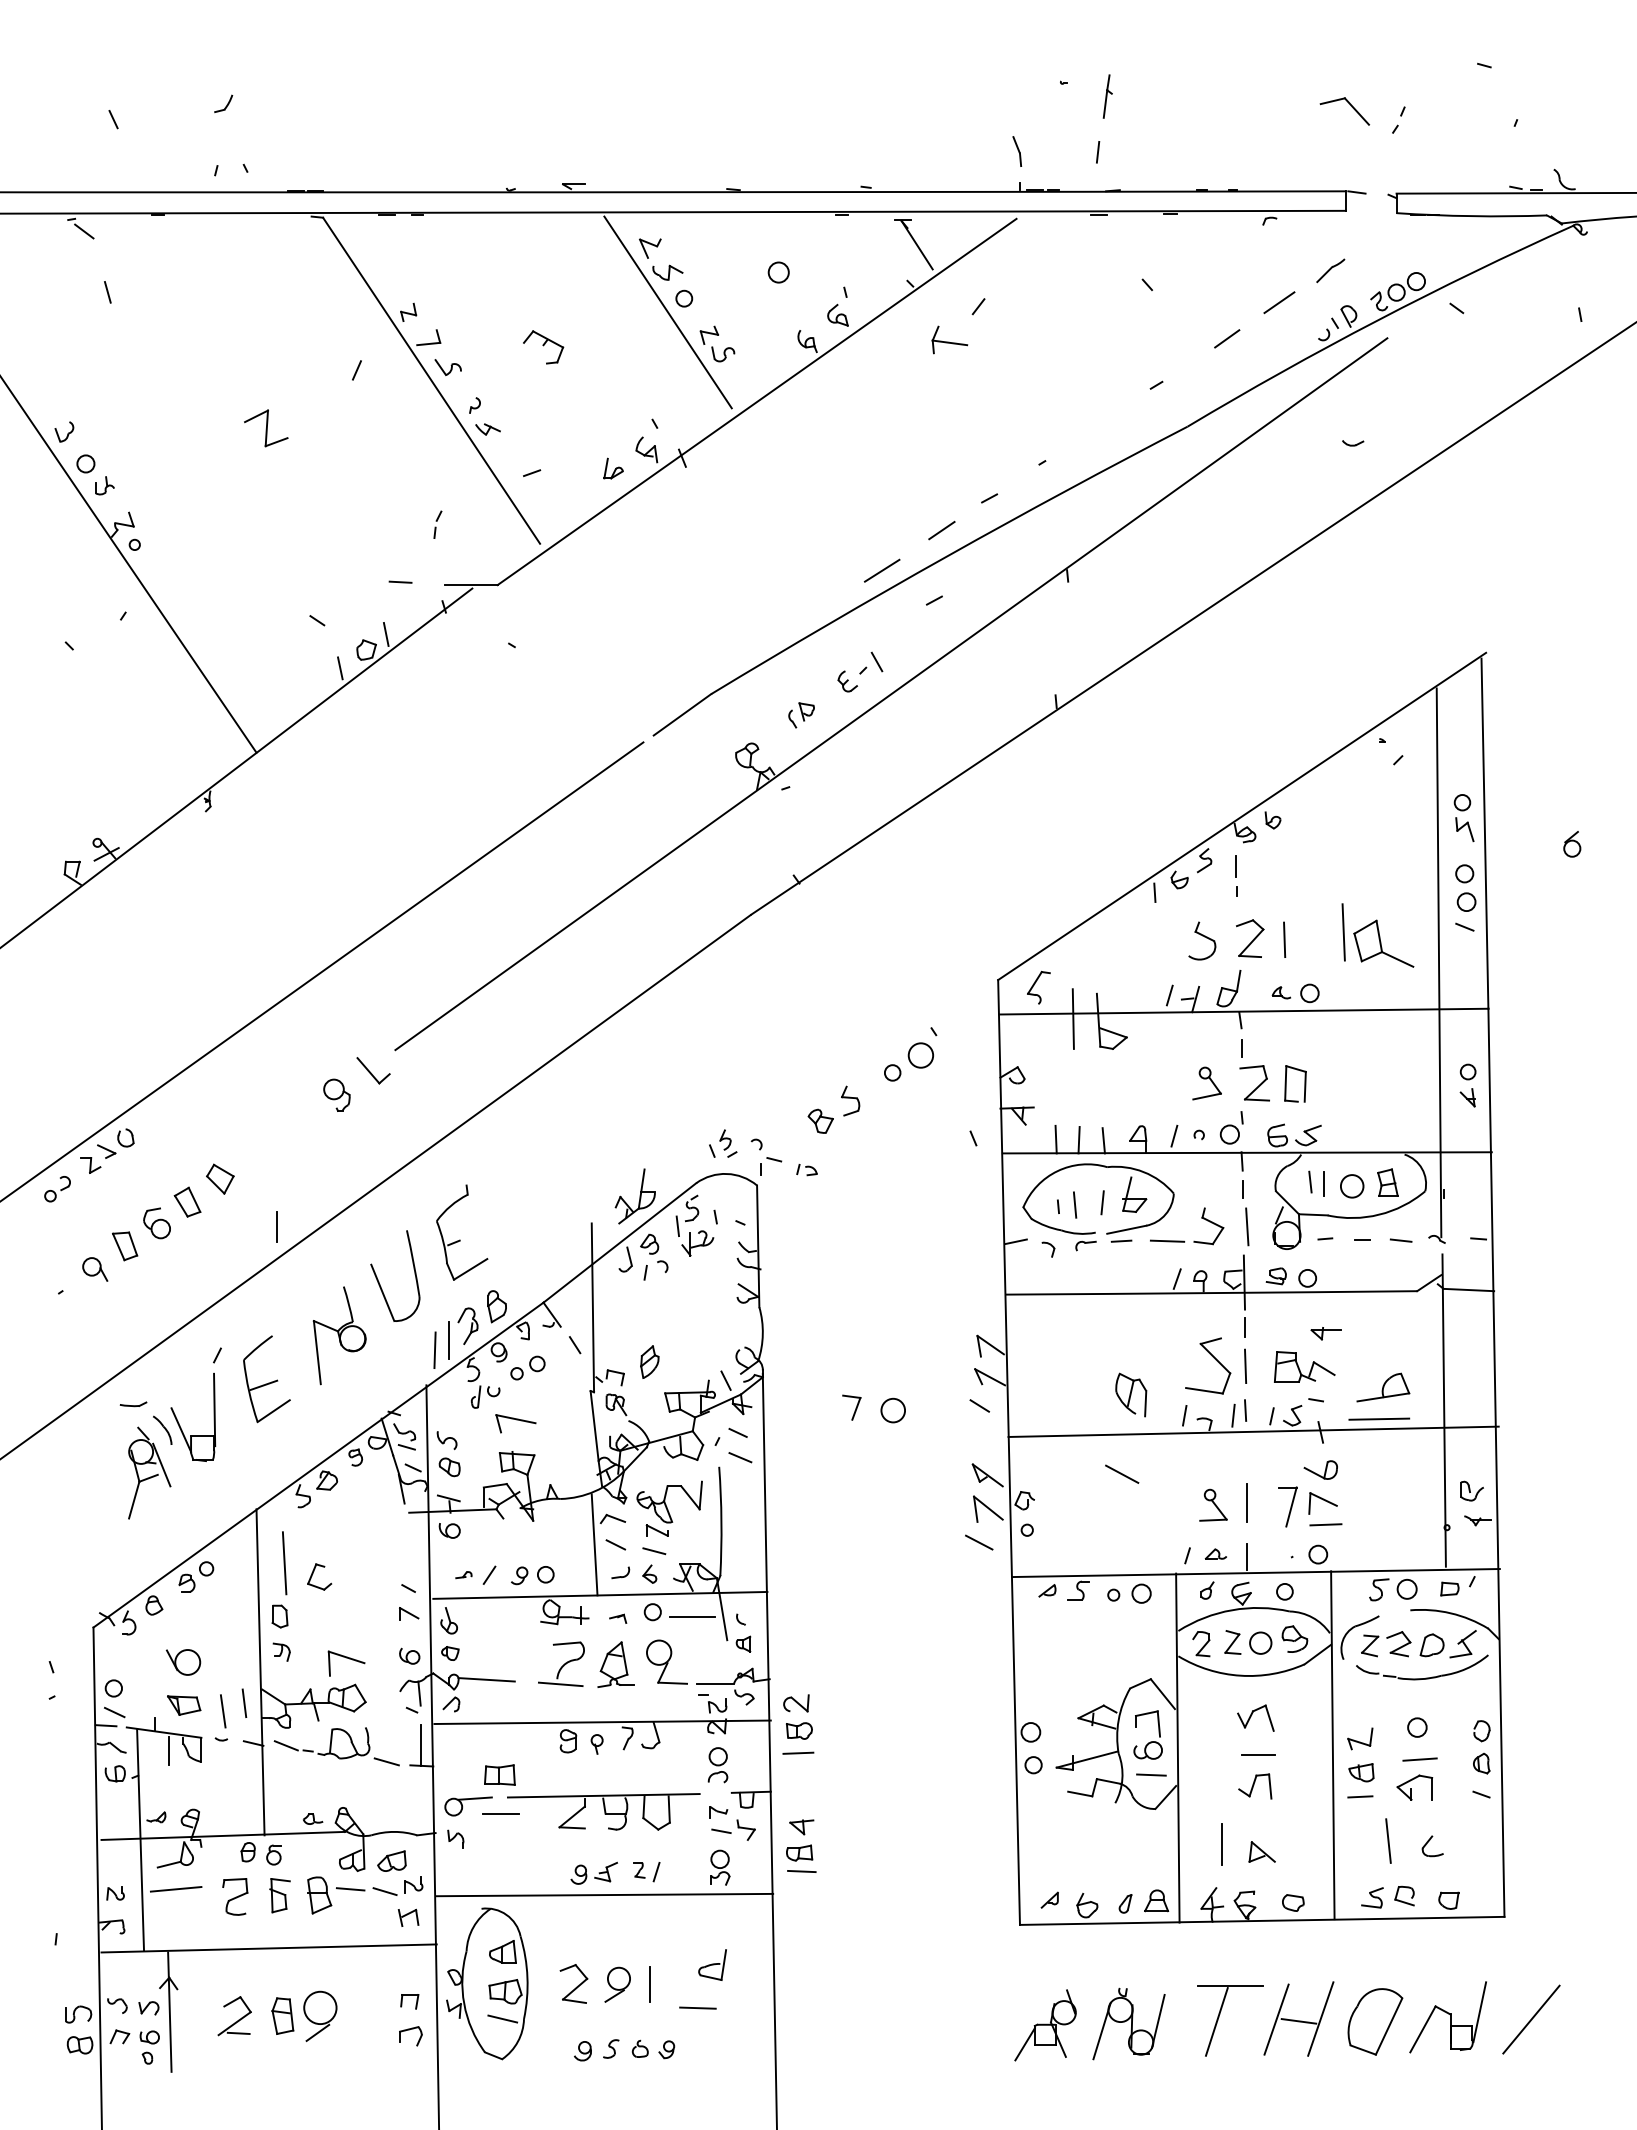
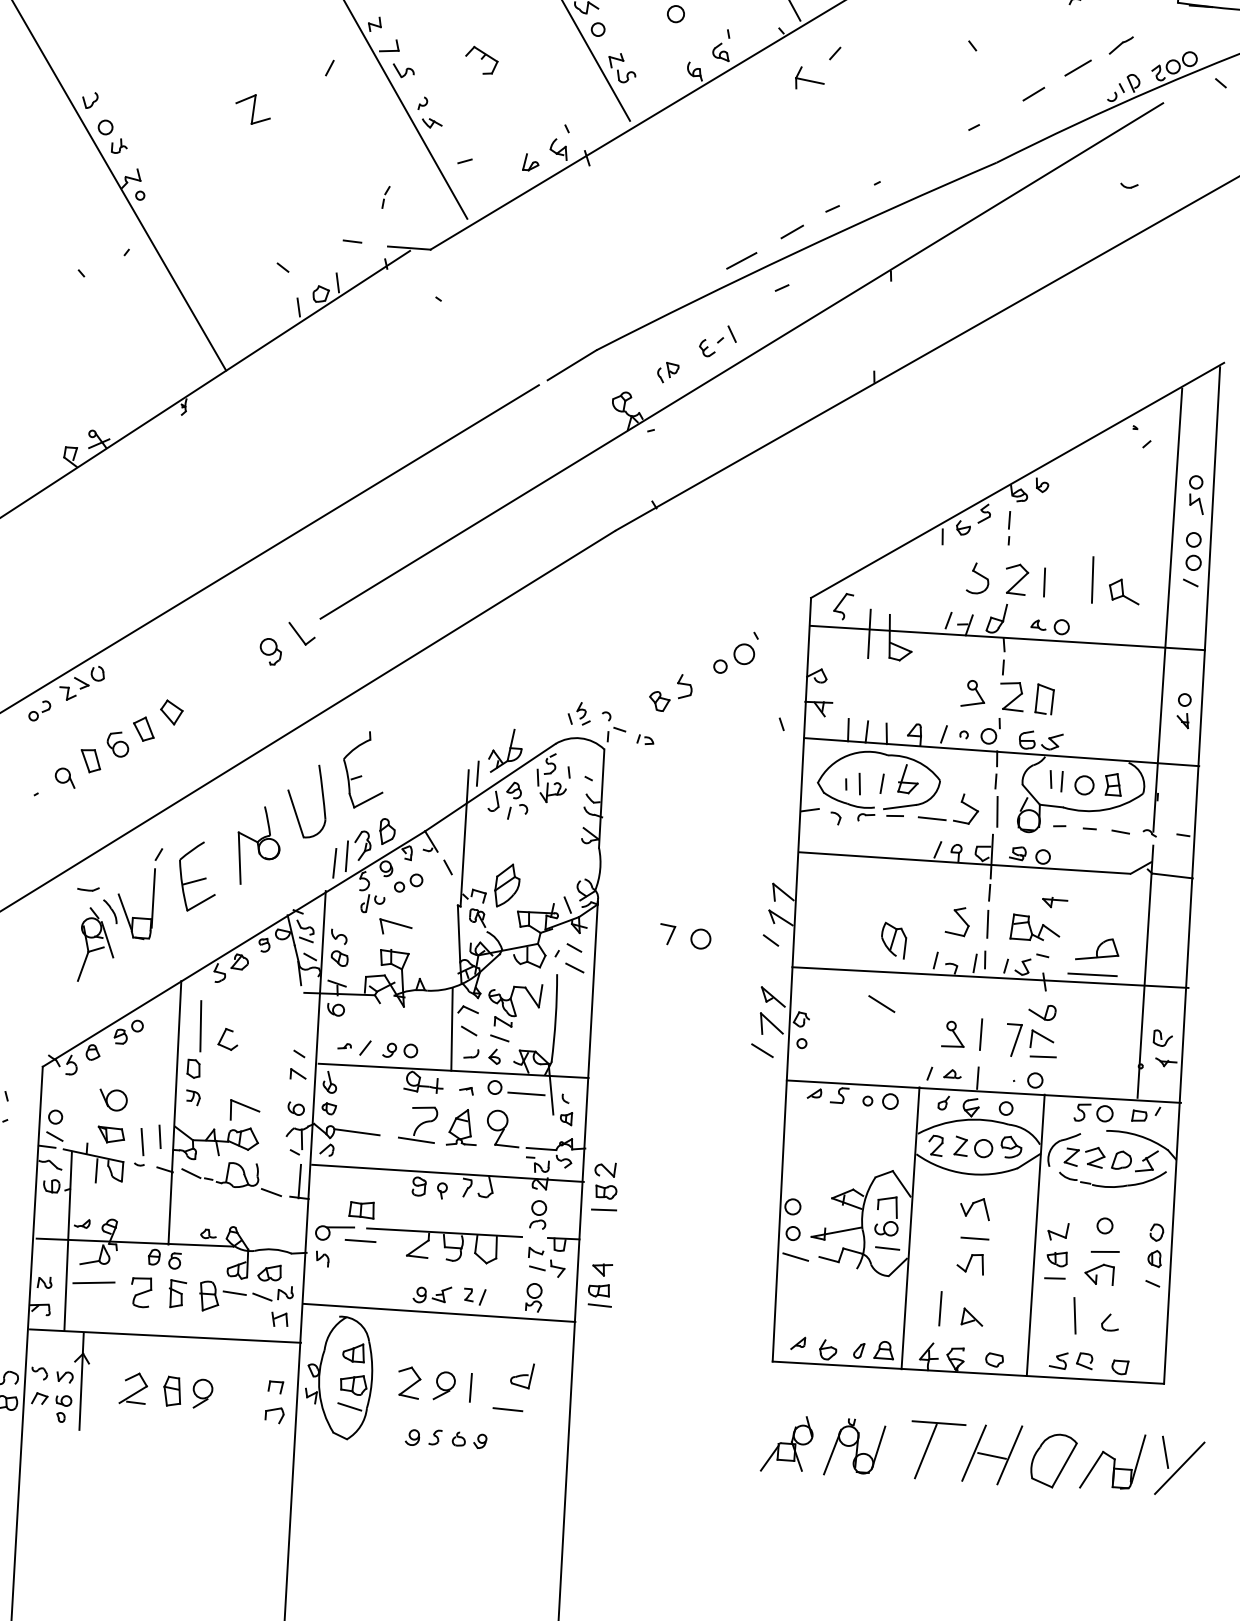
part: (1383, 943) -> (1124, 591), size x0.62
line: (276, 1226) -> (477, 773), moved
part: (649, 1361) -> (507, 885), size x1.67
part: (1208, 1365) -> (957, 921), size x0.62
line: (1038, 1793) -> (795, 1256), added
line: (1512, 2001) -> (1165, 1452), added
part: (319, 2016) -> (202, 1393), size x0.71

